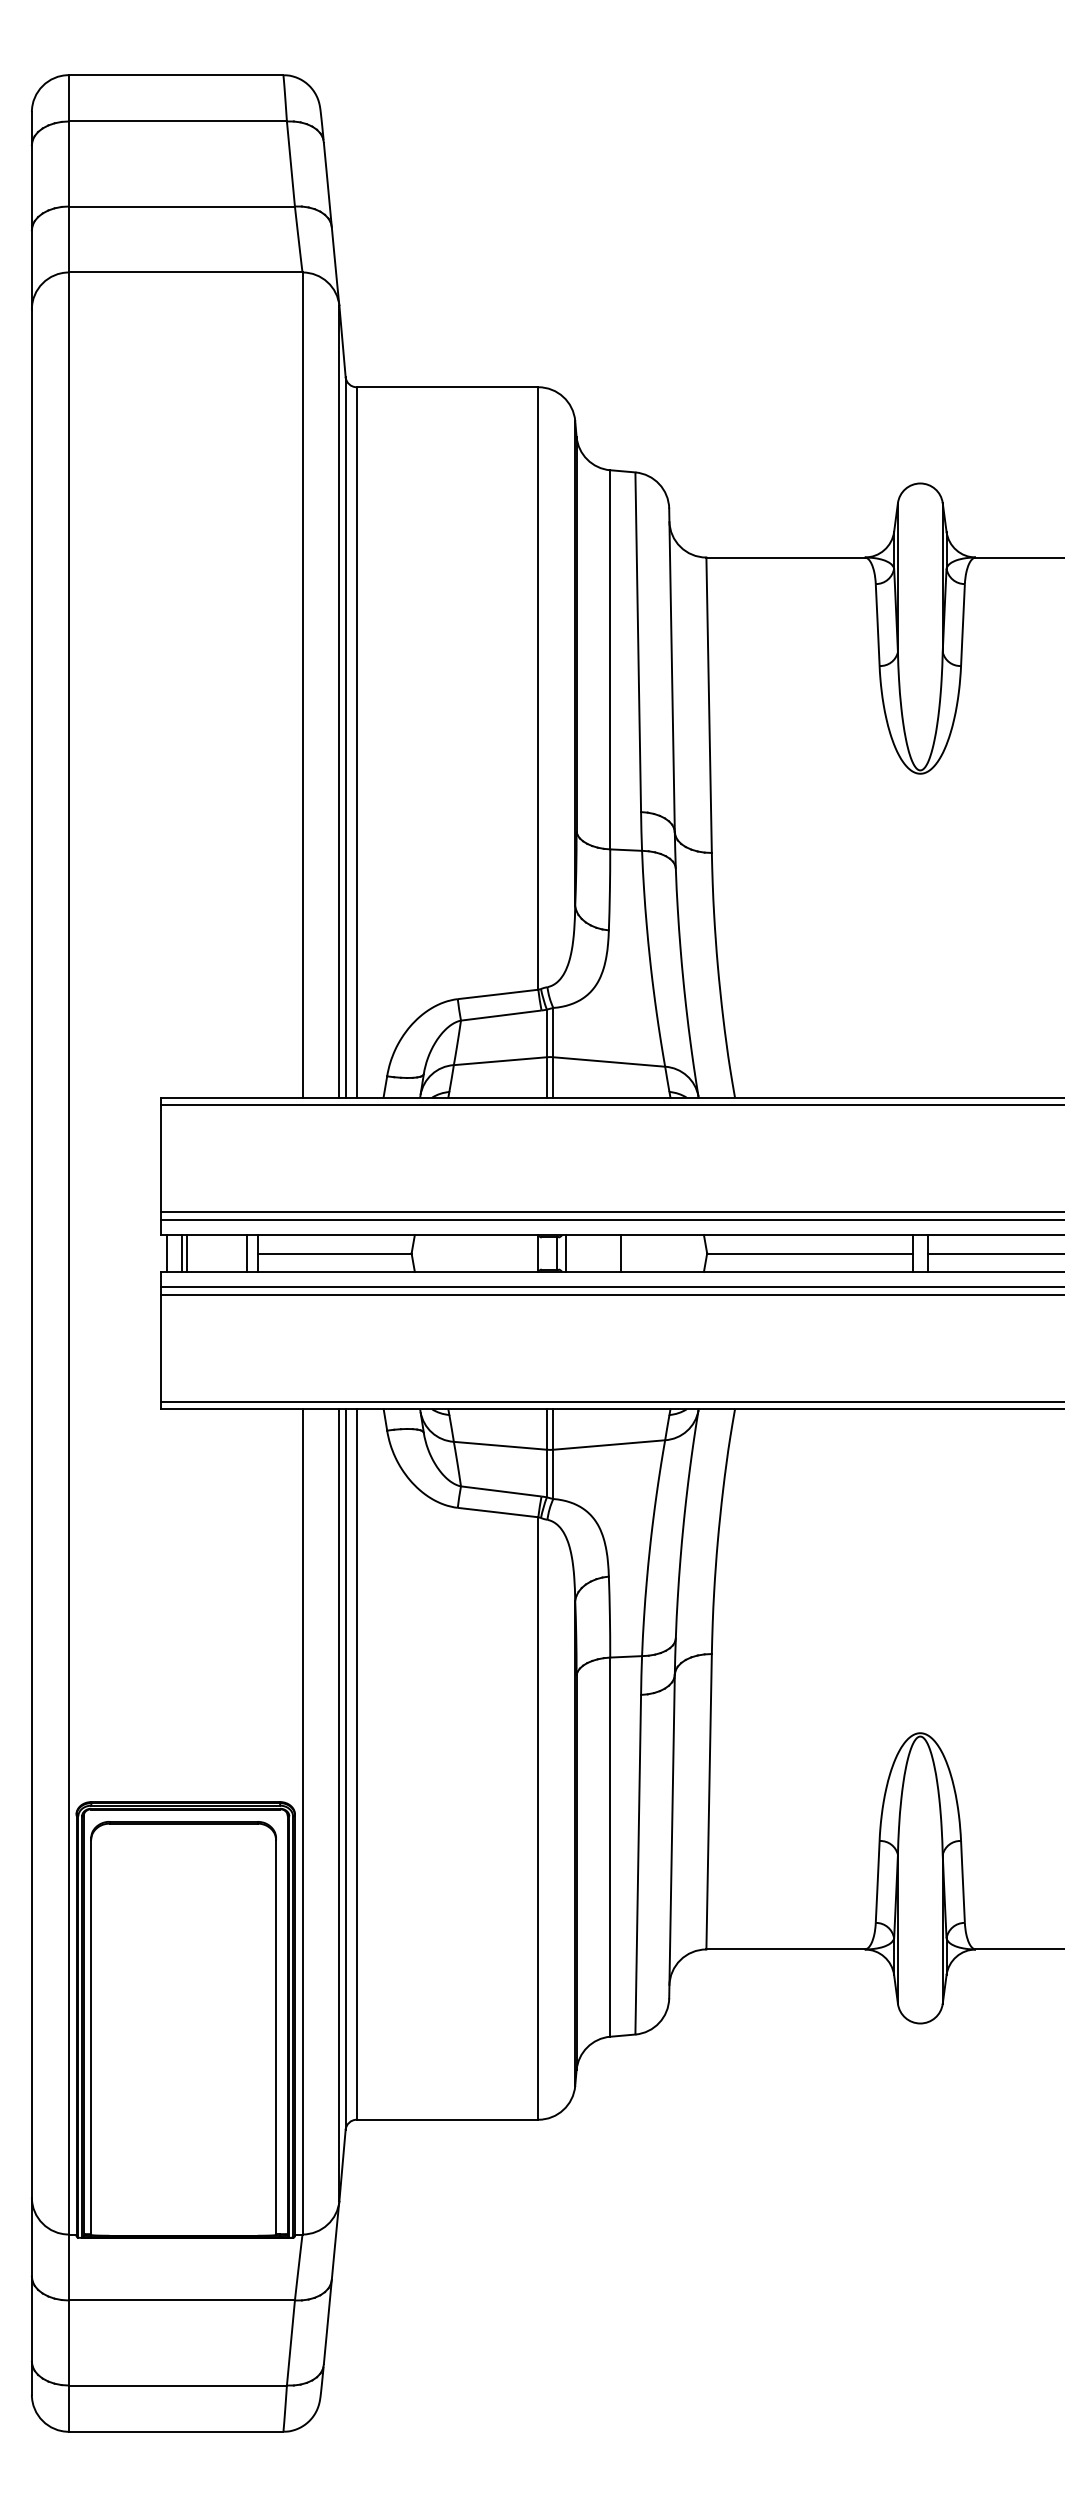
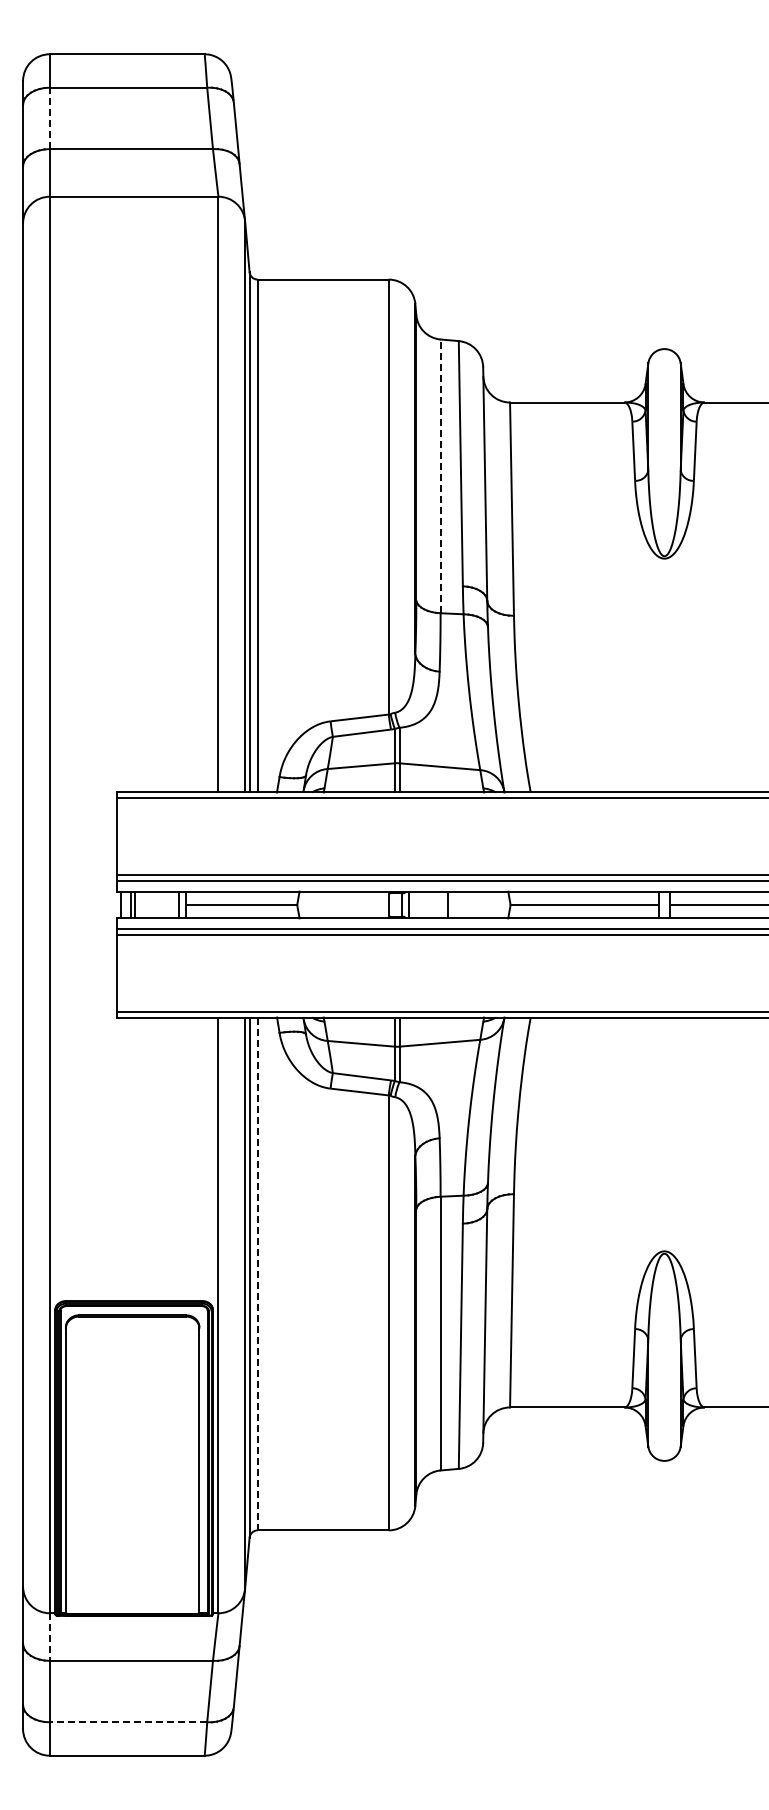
line: (68, 164) -> (49, 118), solid -> dashed
line: (610, 659) -> (440, 476), solid -> dashed
line: (356, 1765) -> (257, 1274), solid -> dashed
line: (68, 2268) -> (49, 1637), solid -> dashed
line: (177, 2385) -> (128, 1722), solid -> dashed

